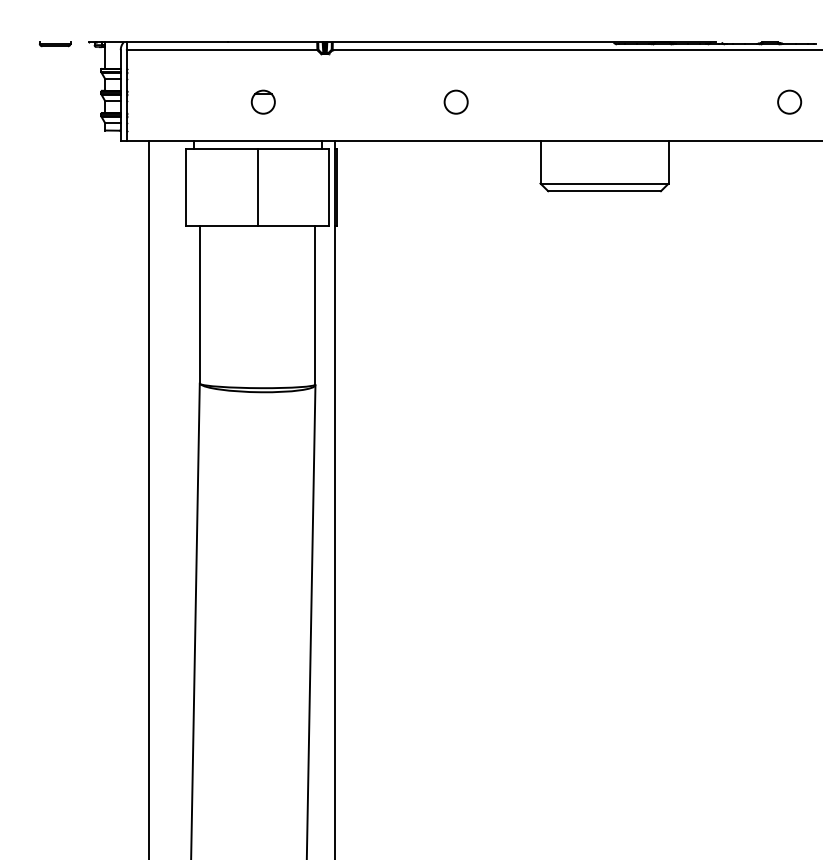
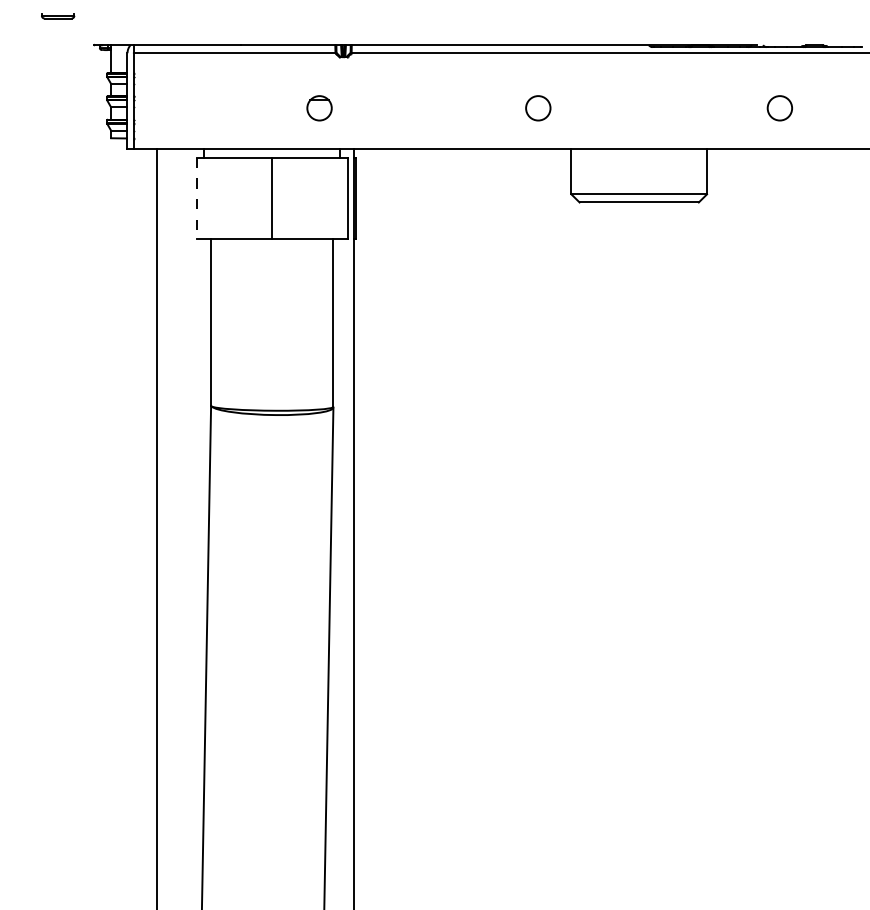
part: (55, 44) -> (58, 16), moved
part: (262, 101) -> (318, 107), moved
circle: (455, 101) -> (537, 107), moved
circle: (789, 101) -> (779, 107), moved
line: (186, 187) -> (197, 198), solid -> dashed

